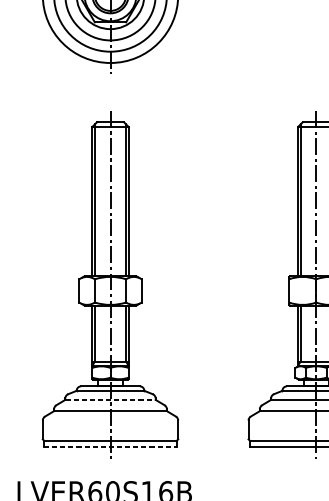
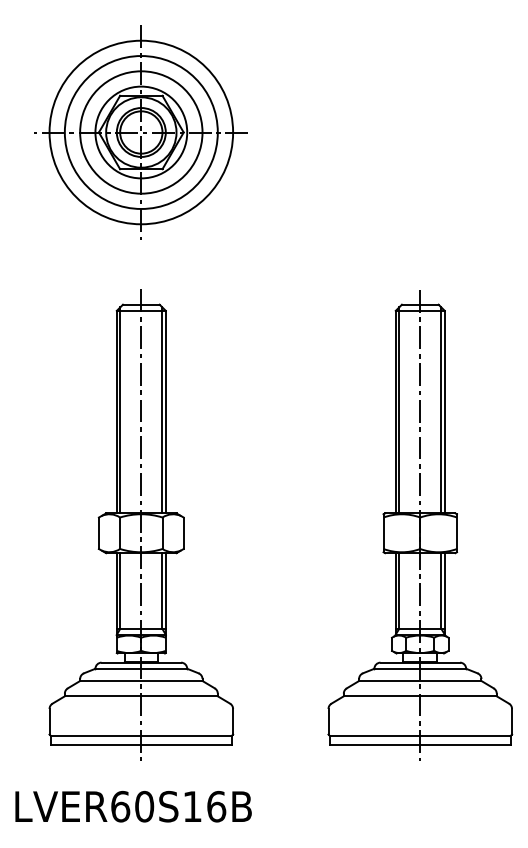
line: (110, 400) -> (141, 681), dashed -> solid
line: (110, 447) -> (141, 745), dashed -> solid

